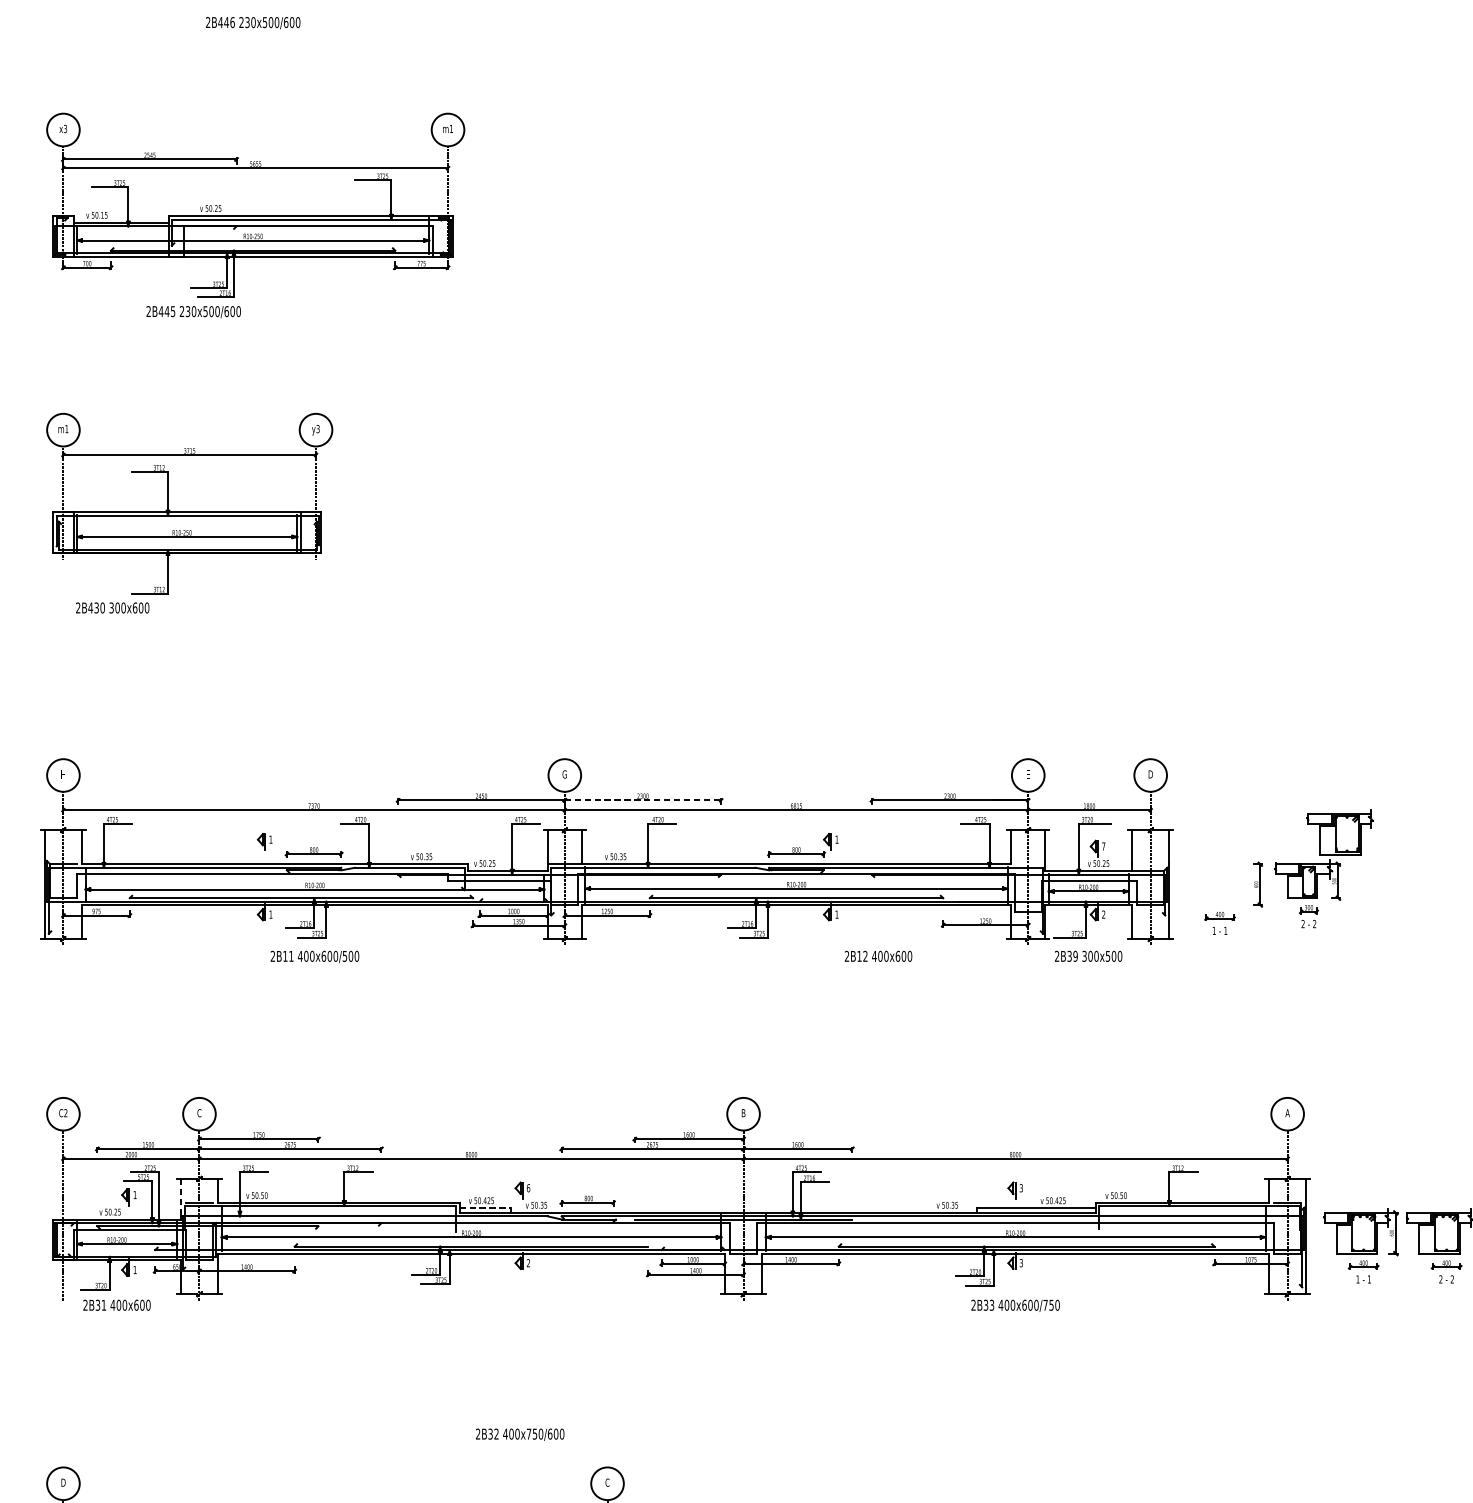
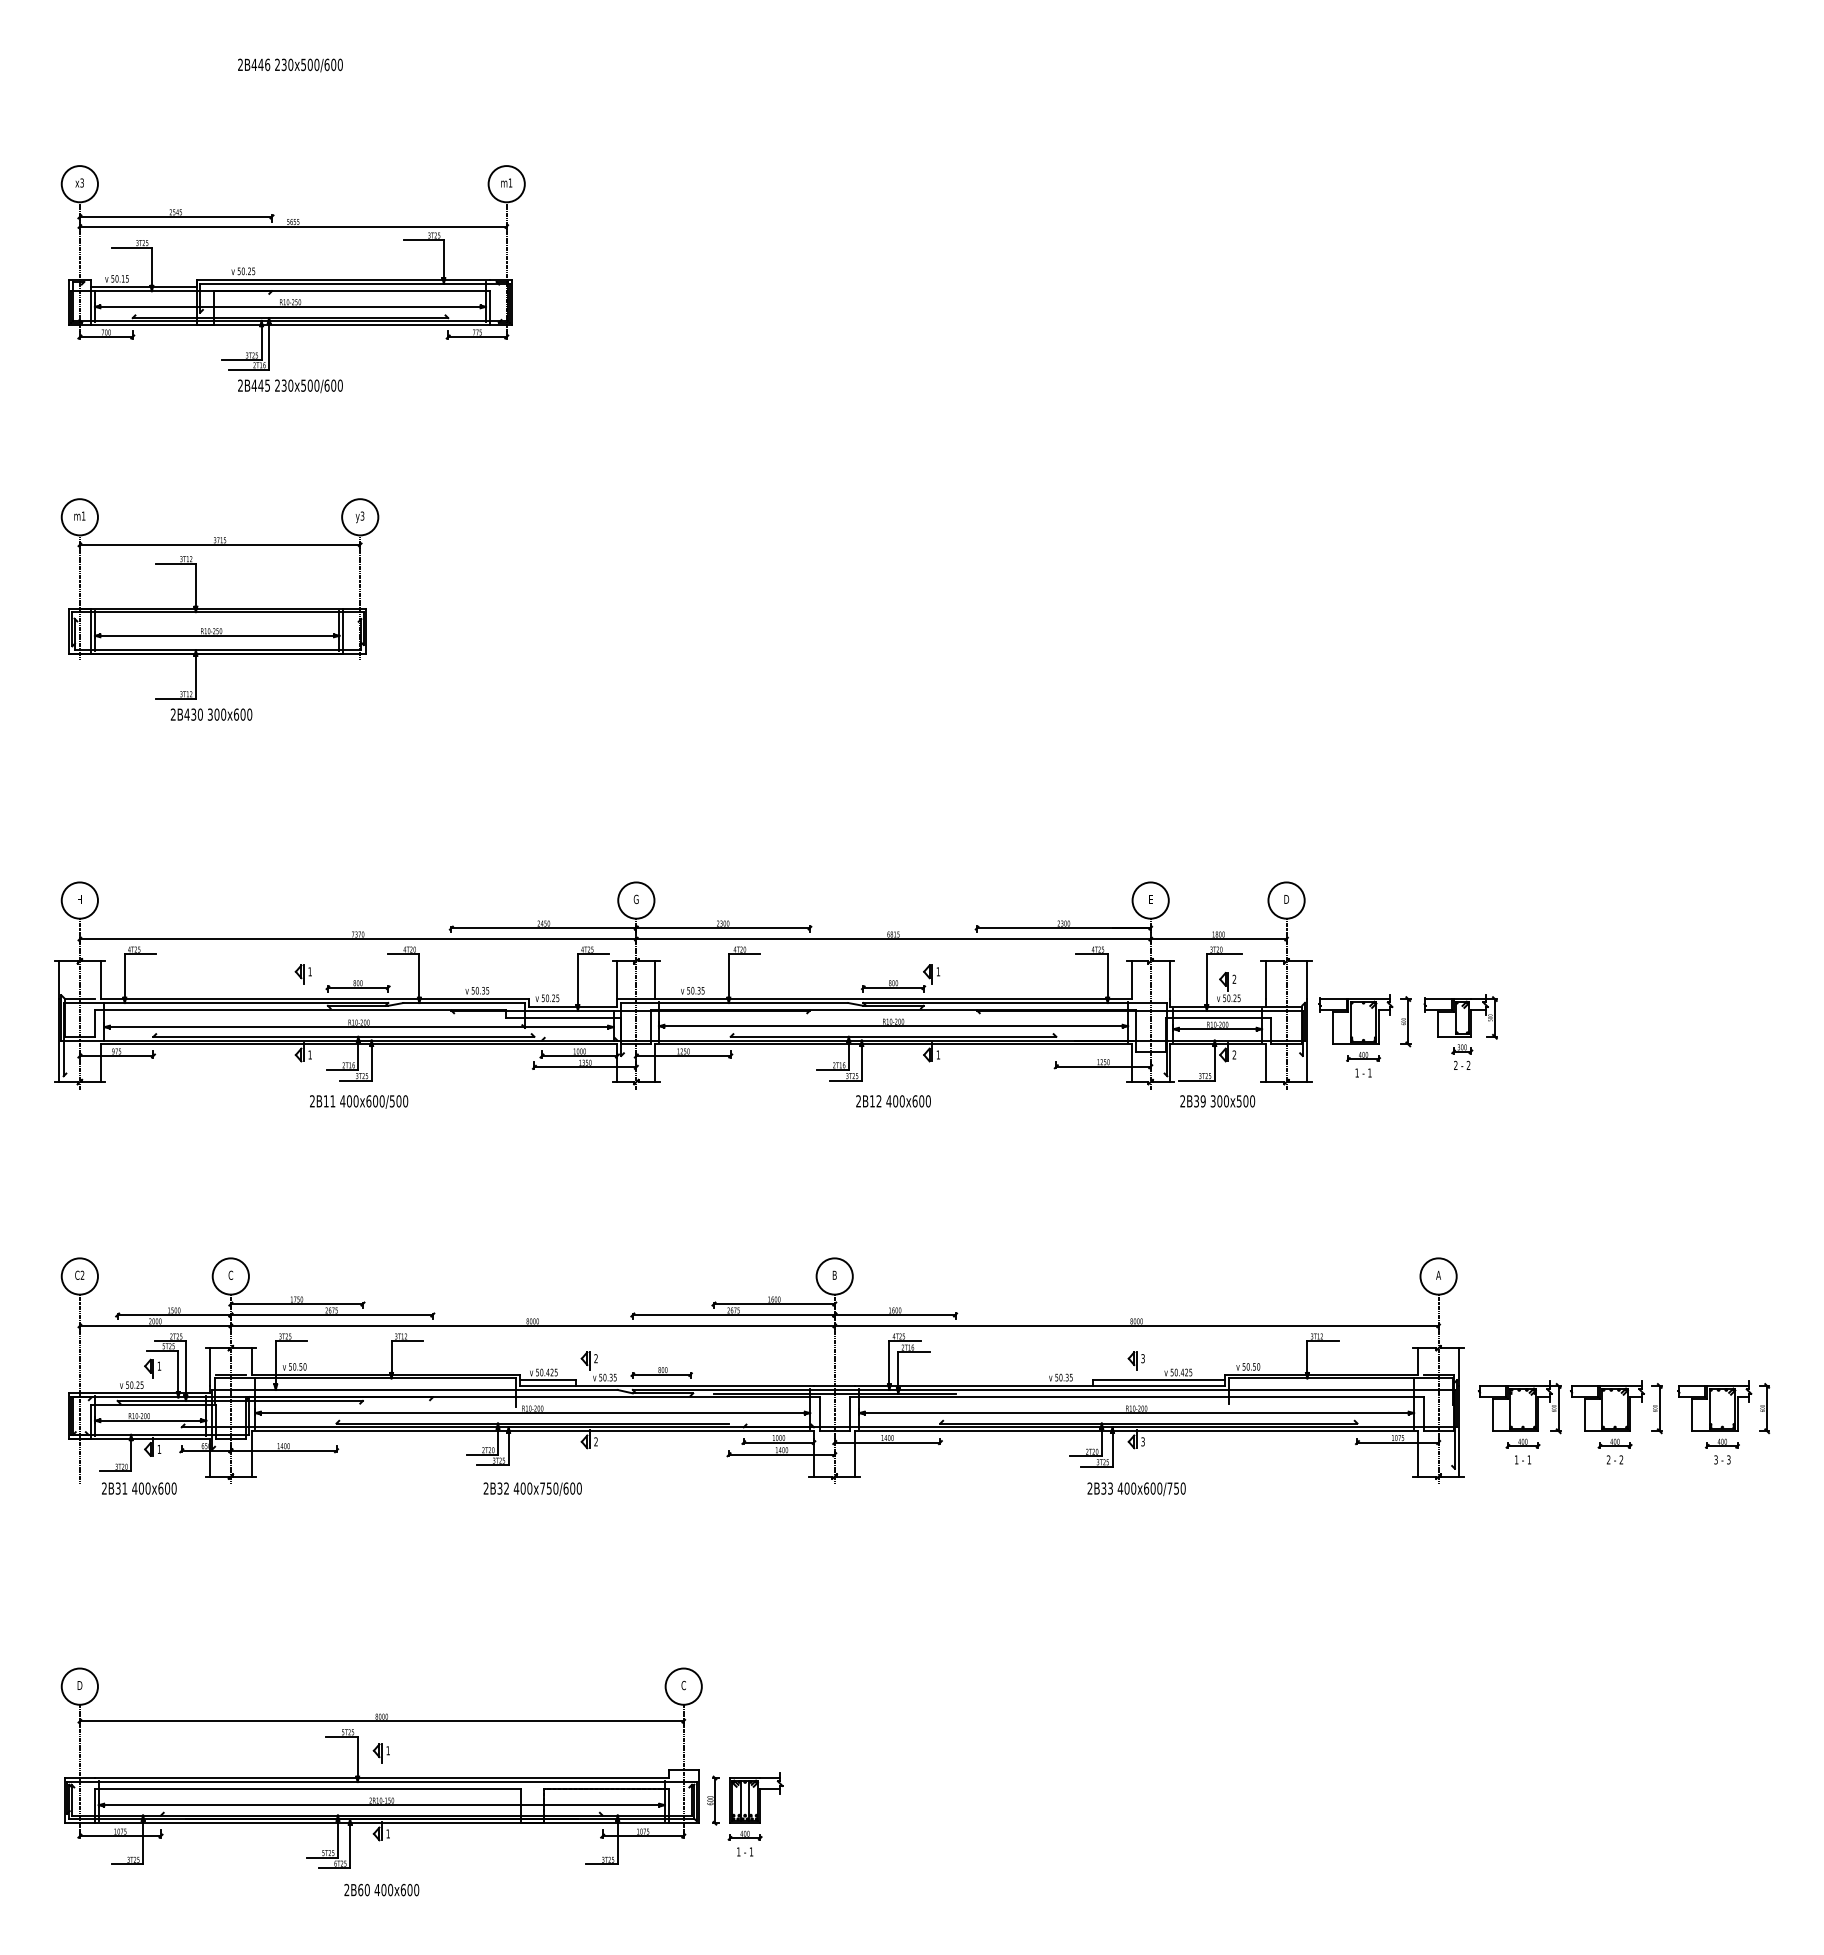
text: (193, 312) -> (290, 386), moved
text: (112, 607) -> (211, 714), moved
line: (643, 800) -> (723, 928), dashed -> solid
part: (1339, 832) -> (1355, 1019), moved
text: (1103, 845) -> (1234, 978), 7 -> 2
text: (878, 956) -> (893, 1101), moved
text: (528, 1188) -> (595, 1358), 6 -> 2
line: (181, 1196) -> (210, 1367), dashed -> solid
line: (485, 1207) -> (548, 1380), dashed -> solid
text: (519, 1434) -> (532, 1489), moved

